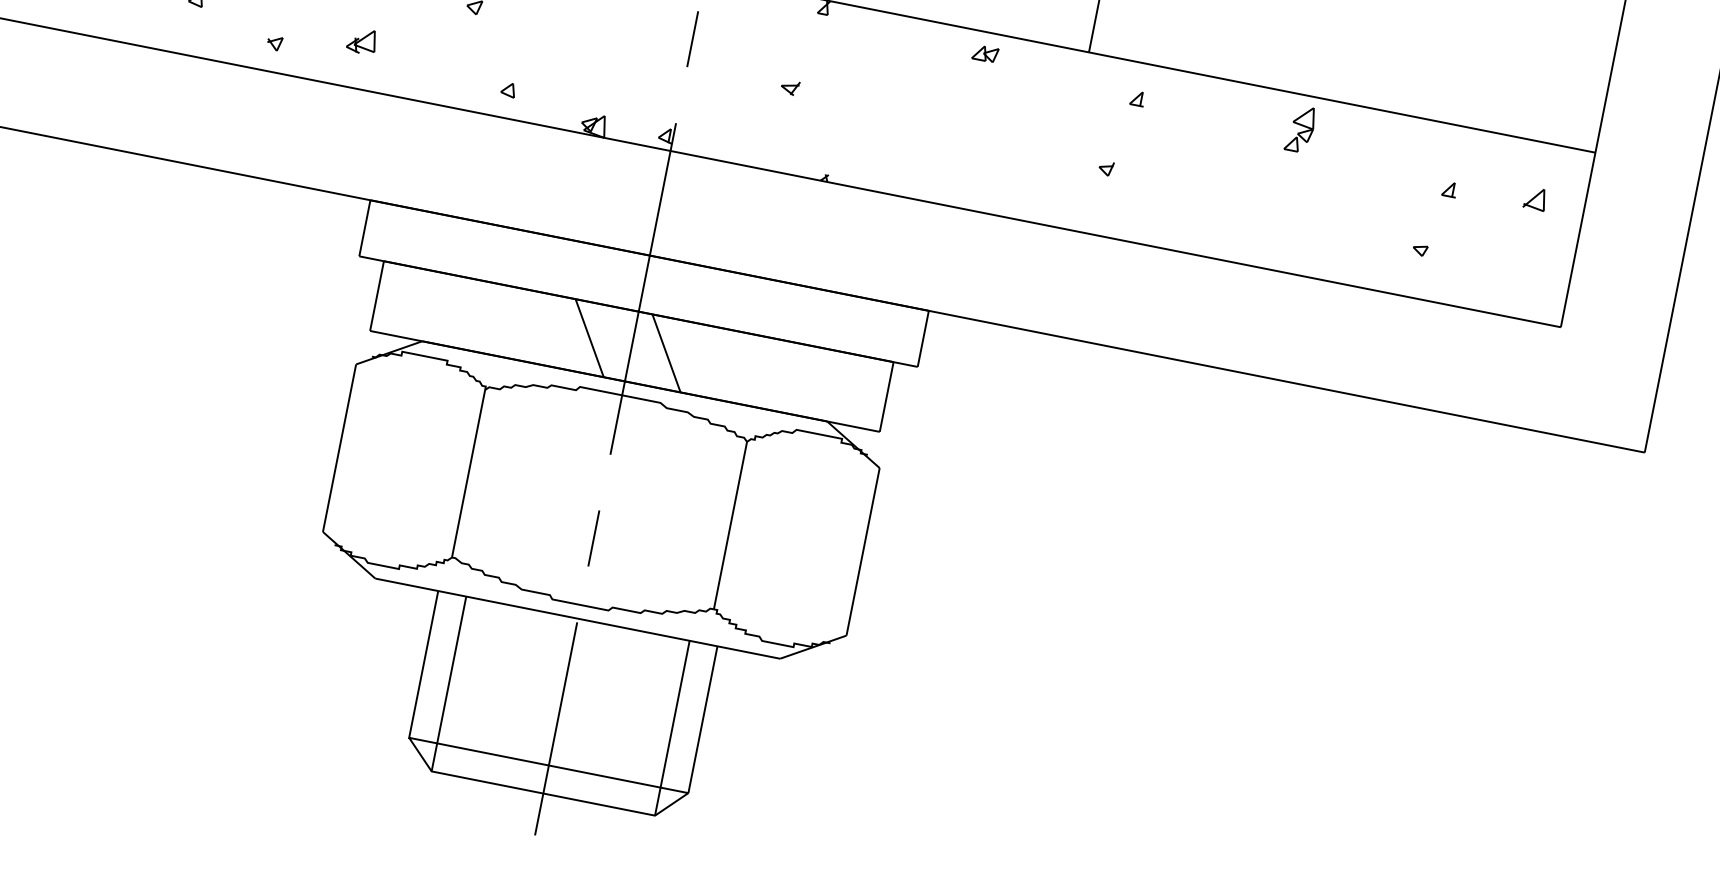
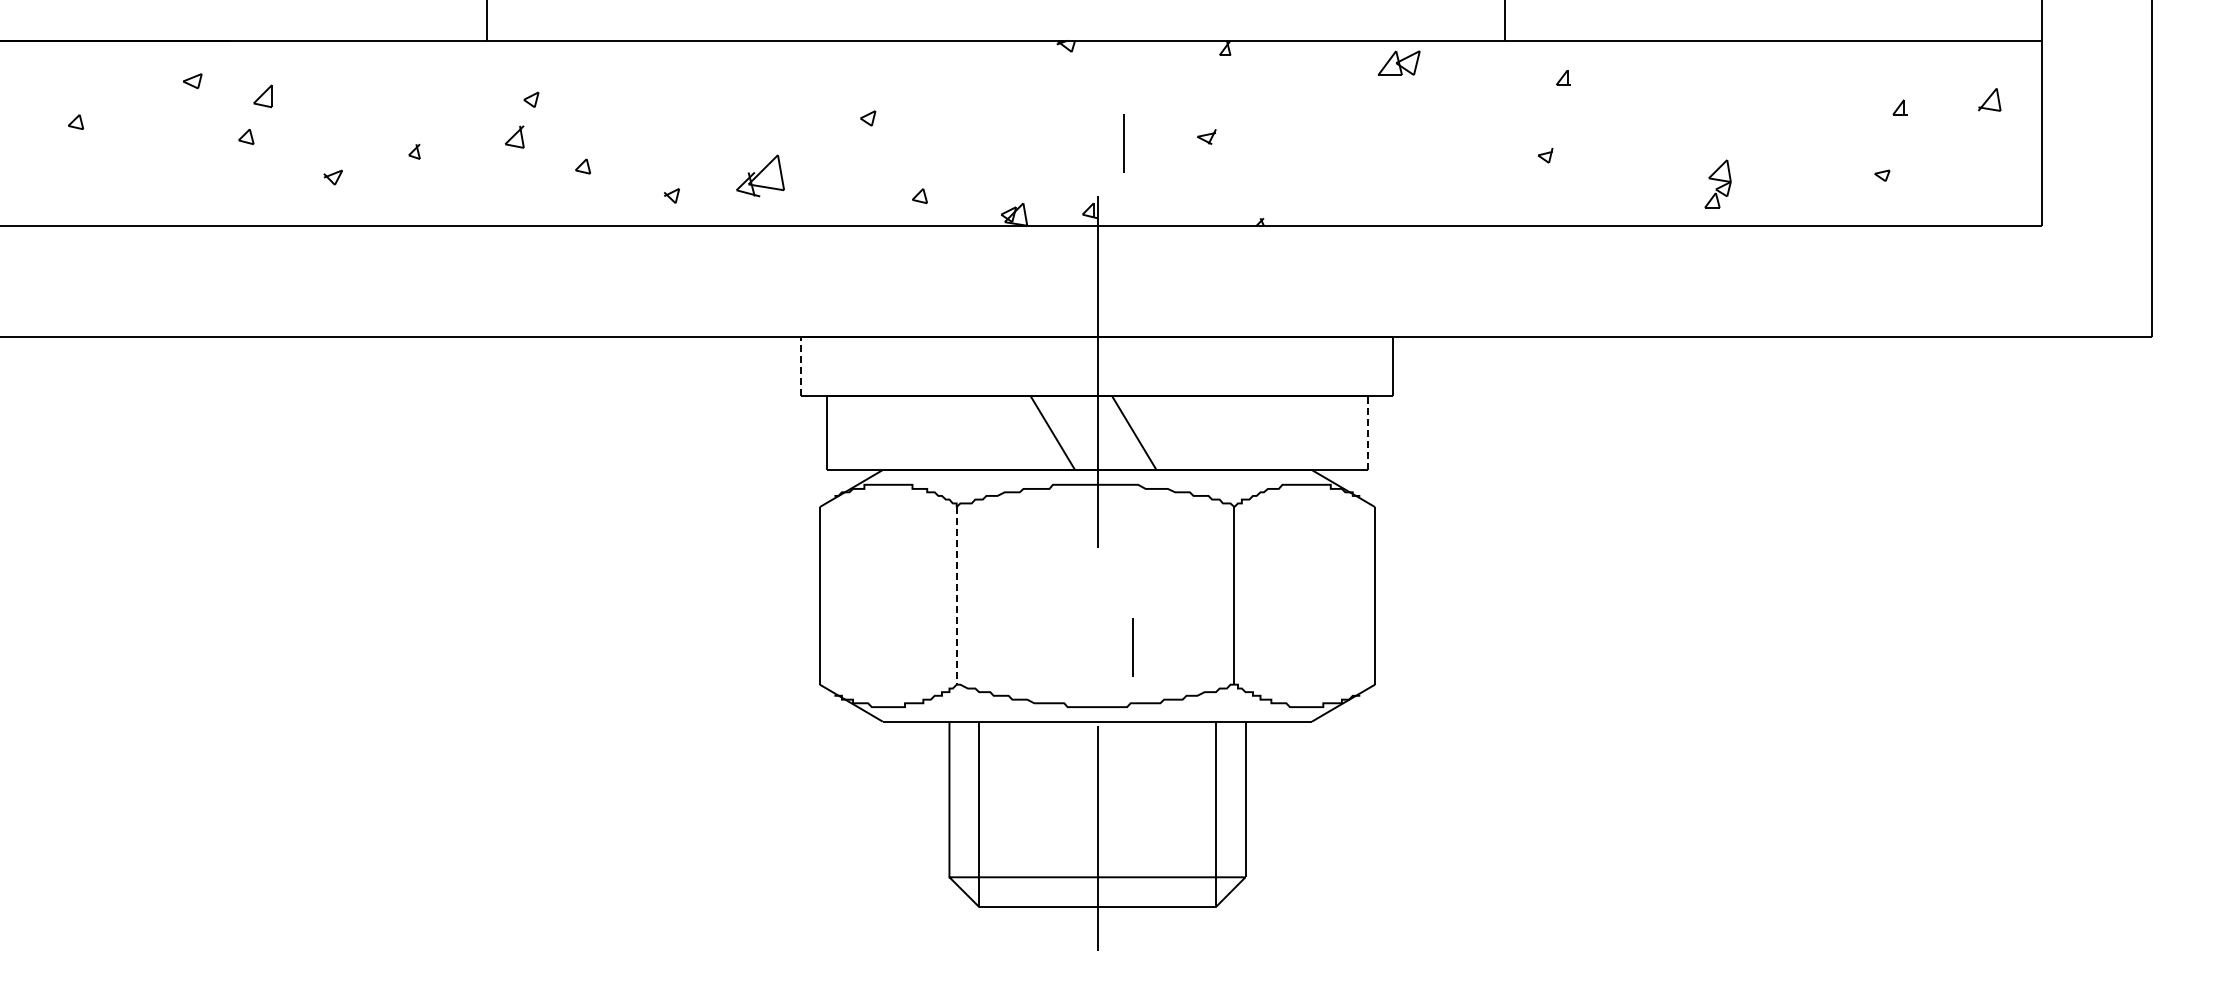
line: (692, 39) -> (1123, 143), moved
part: (362, 40) -> (760, 175), size x1.6
part: (984, 53) -> (1398, 62), size x1.6
part: (1300, 128) -> (1717, 183), moved
line: (365, 228) -> (801, 366), solid -> dashed
line: (886, 397) -> (1367, 433), solid -> dashed
line: (468, 473) -> (956, 595), solid -> dashed
line: (593, 538) -> (1132, 647), moved

